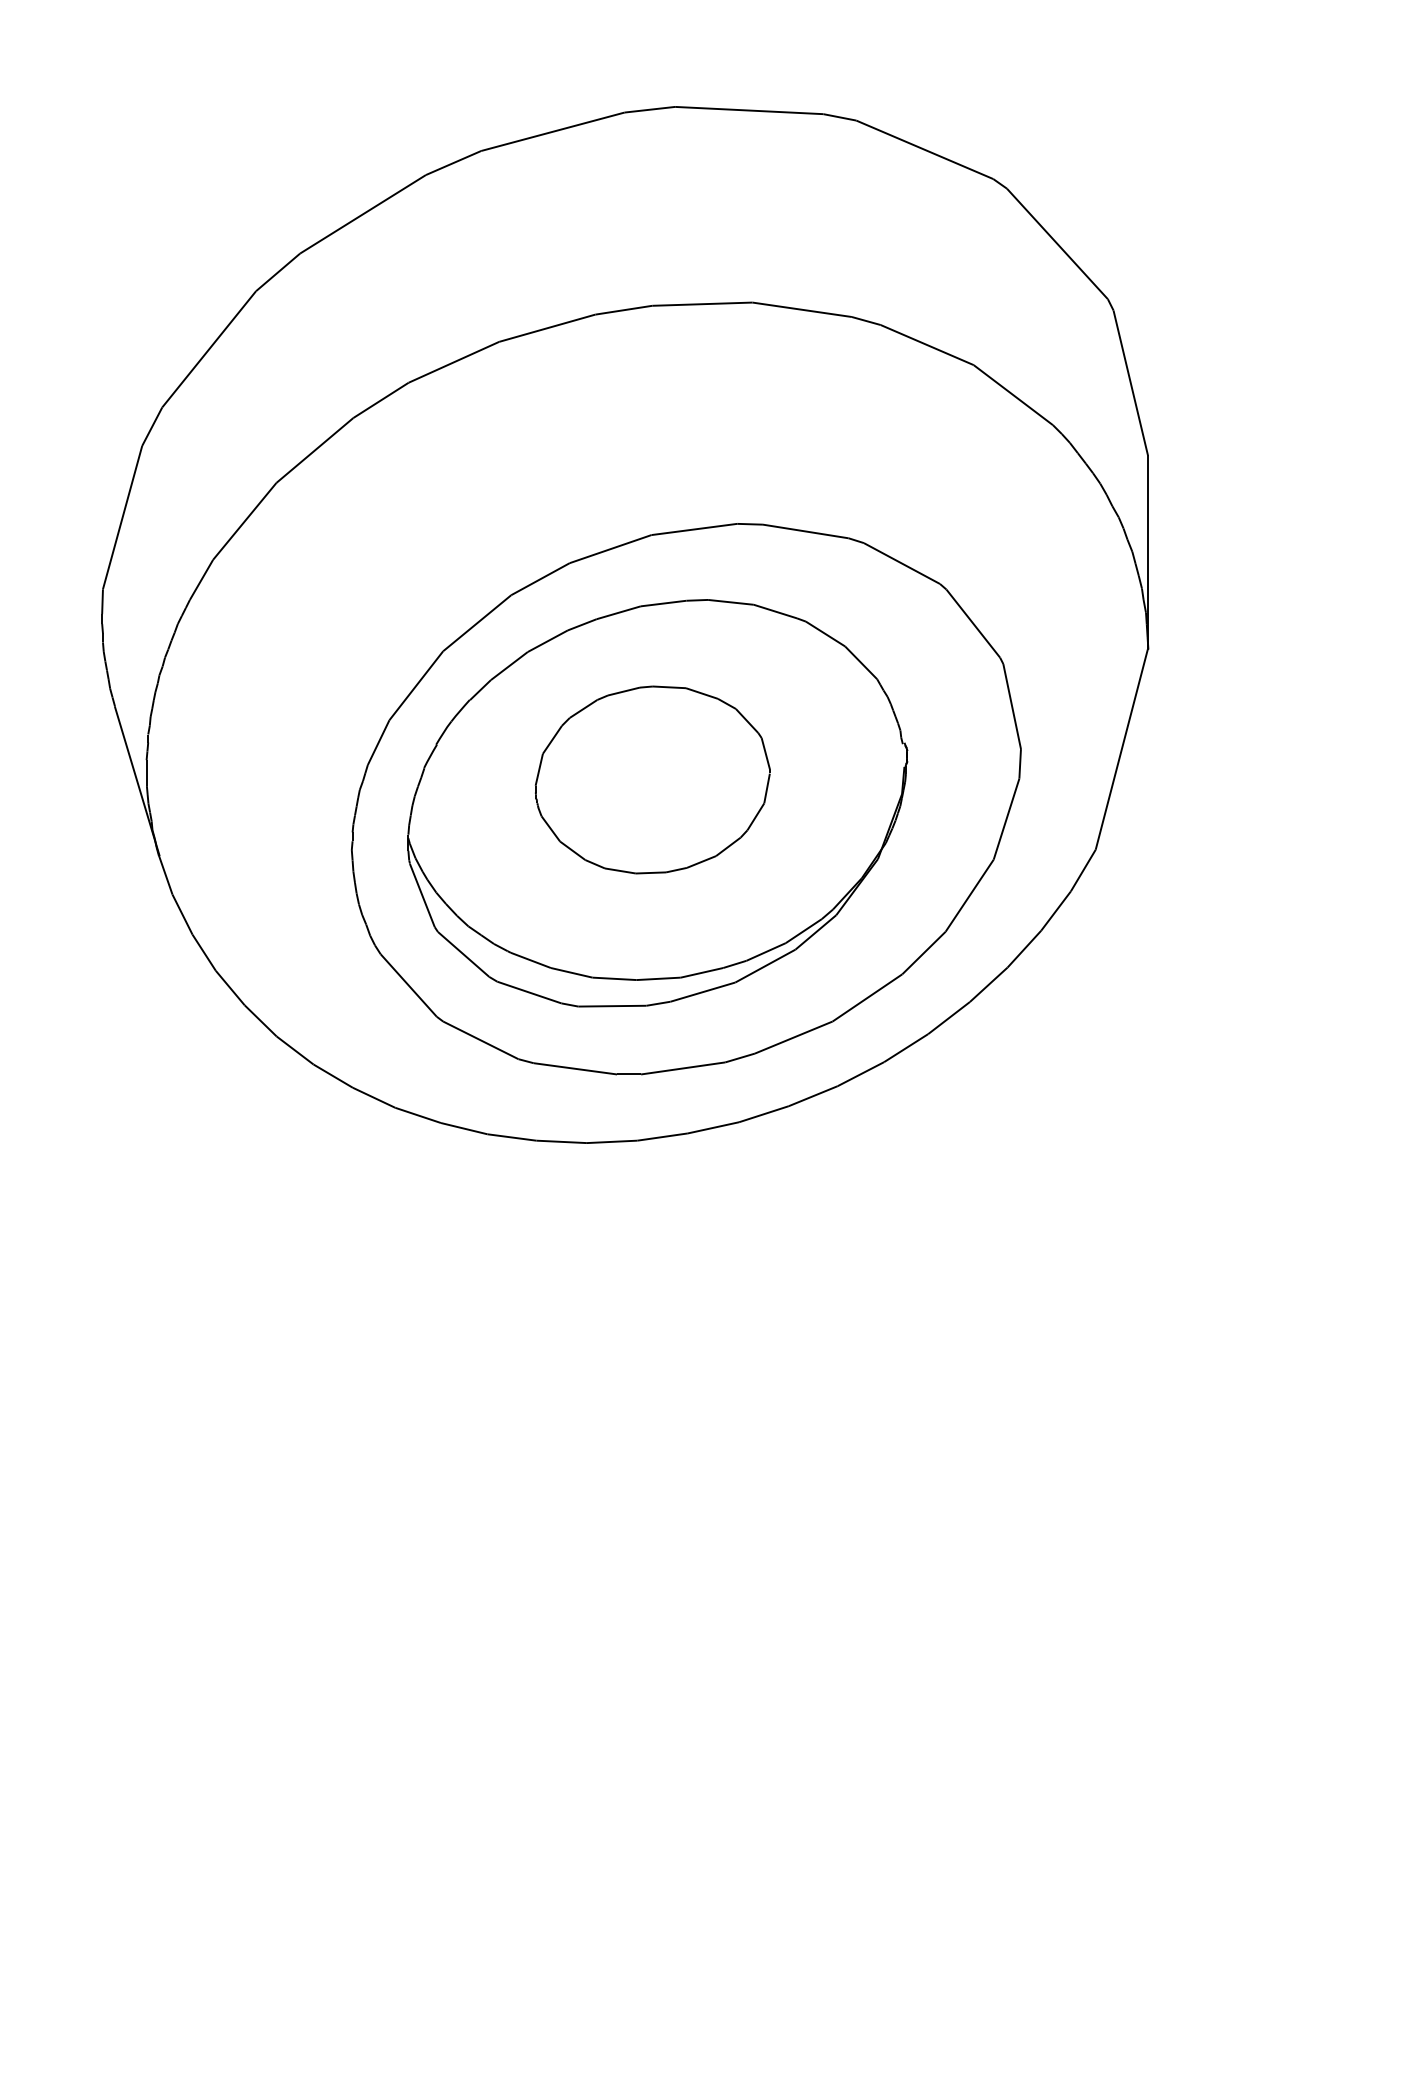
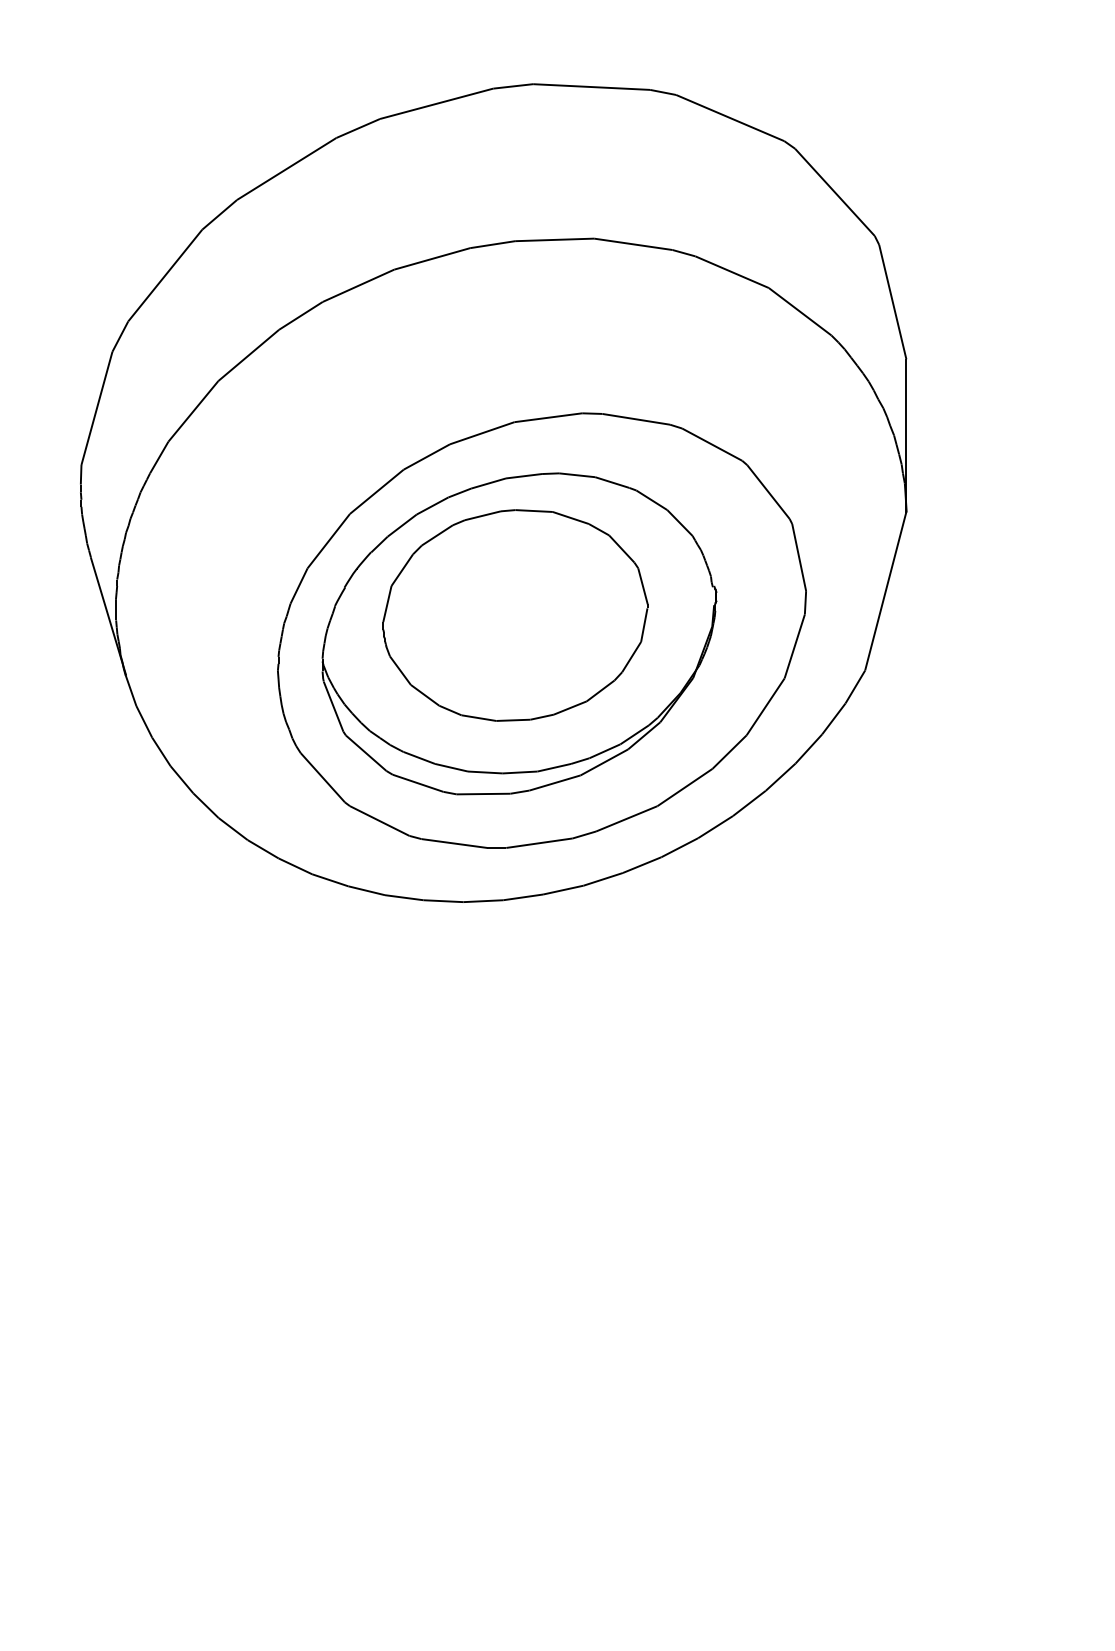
part: (652, 779) -> (515, 615), size x1.43

